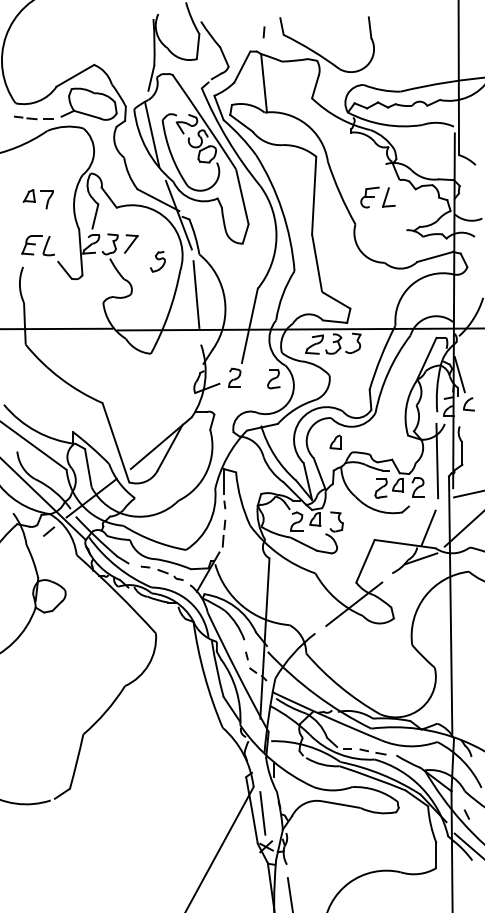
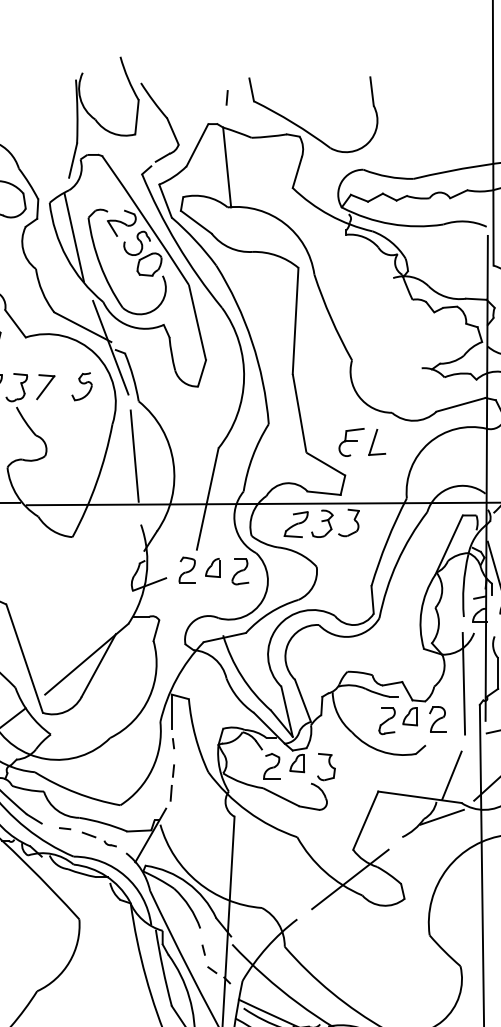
part: (377, 197) -> (361, 442), moved
part: (157, 261) -> (81, 386), moved
part: (335, 441) -> (212, 566), moved

